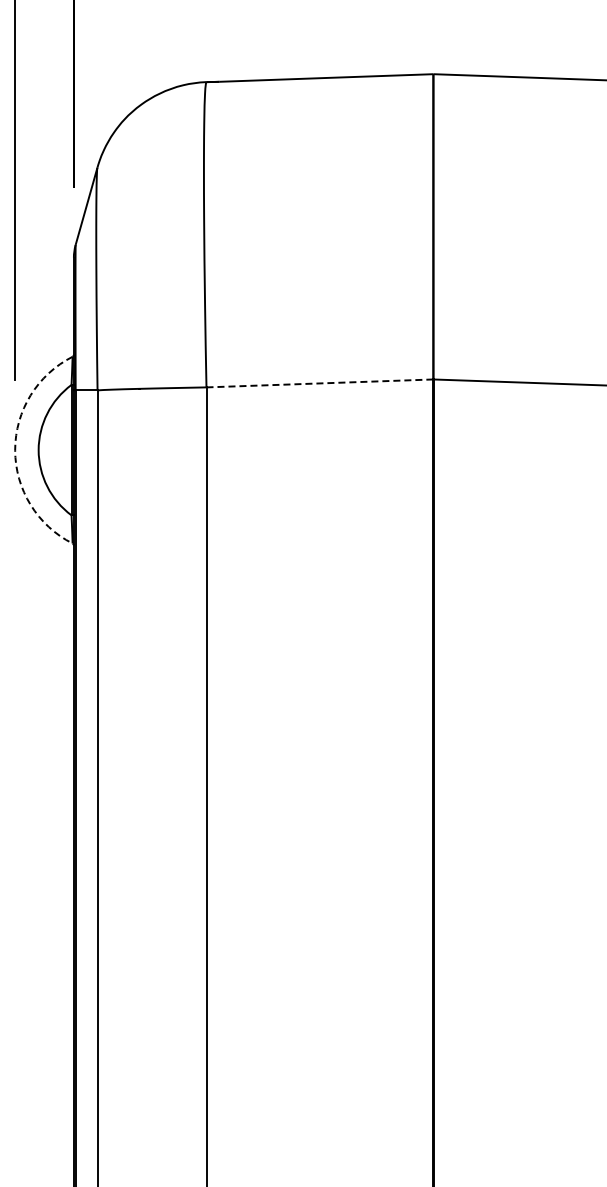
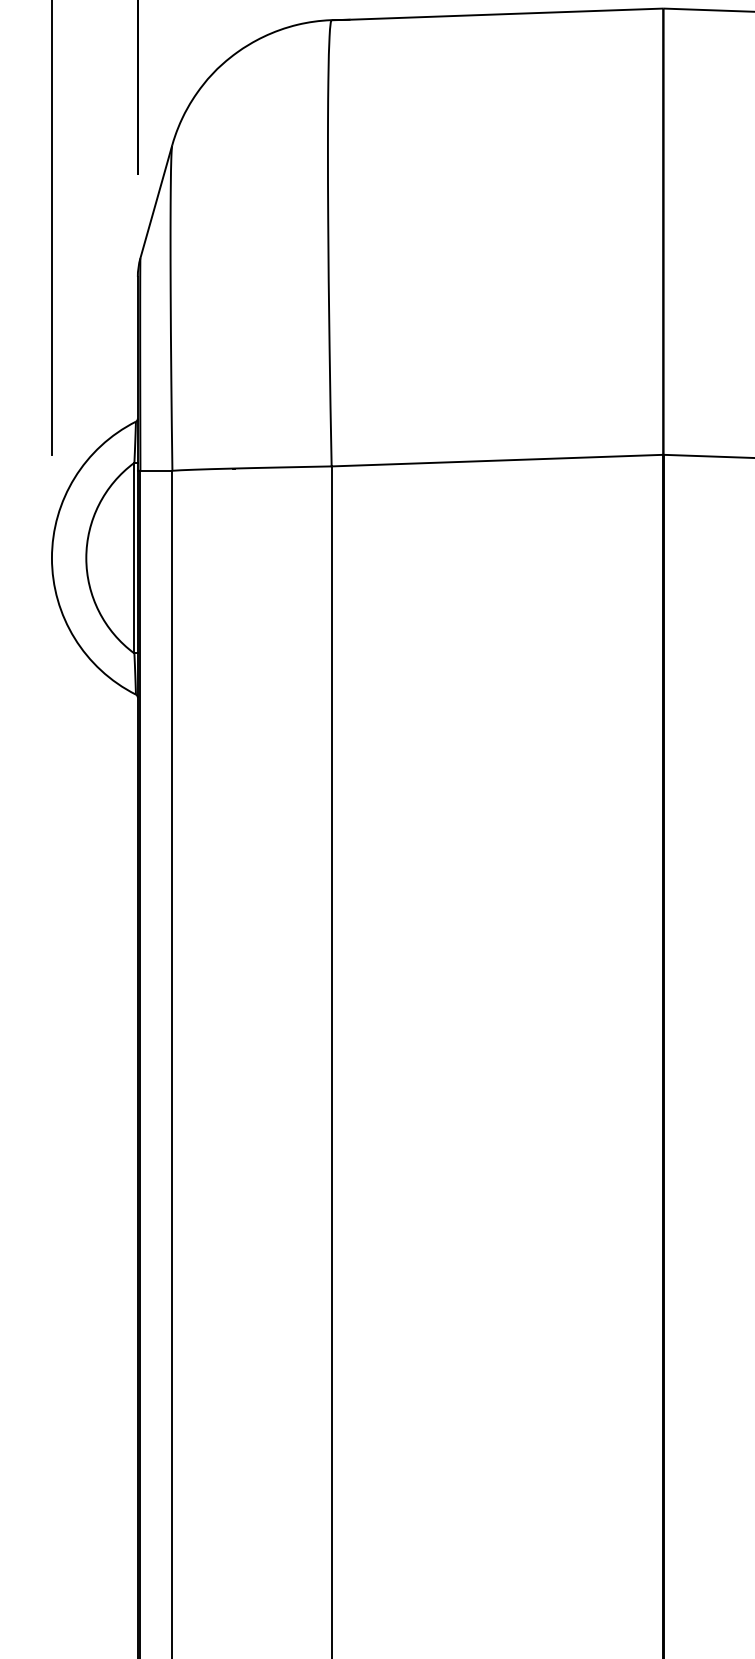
line: (320, 383) -> (498, 460), dashed -> solid
arc: (15, 450) -> (52, 558), dashed -> solid

